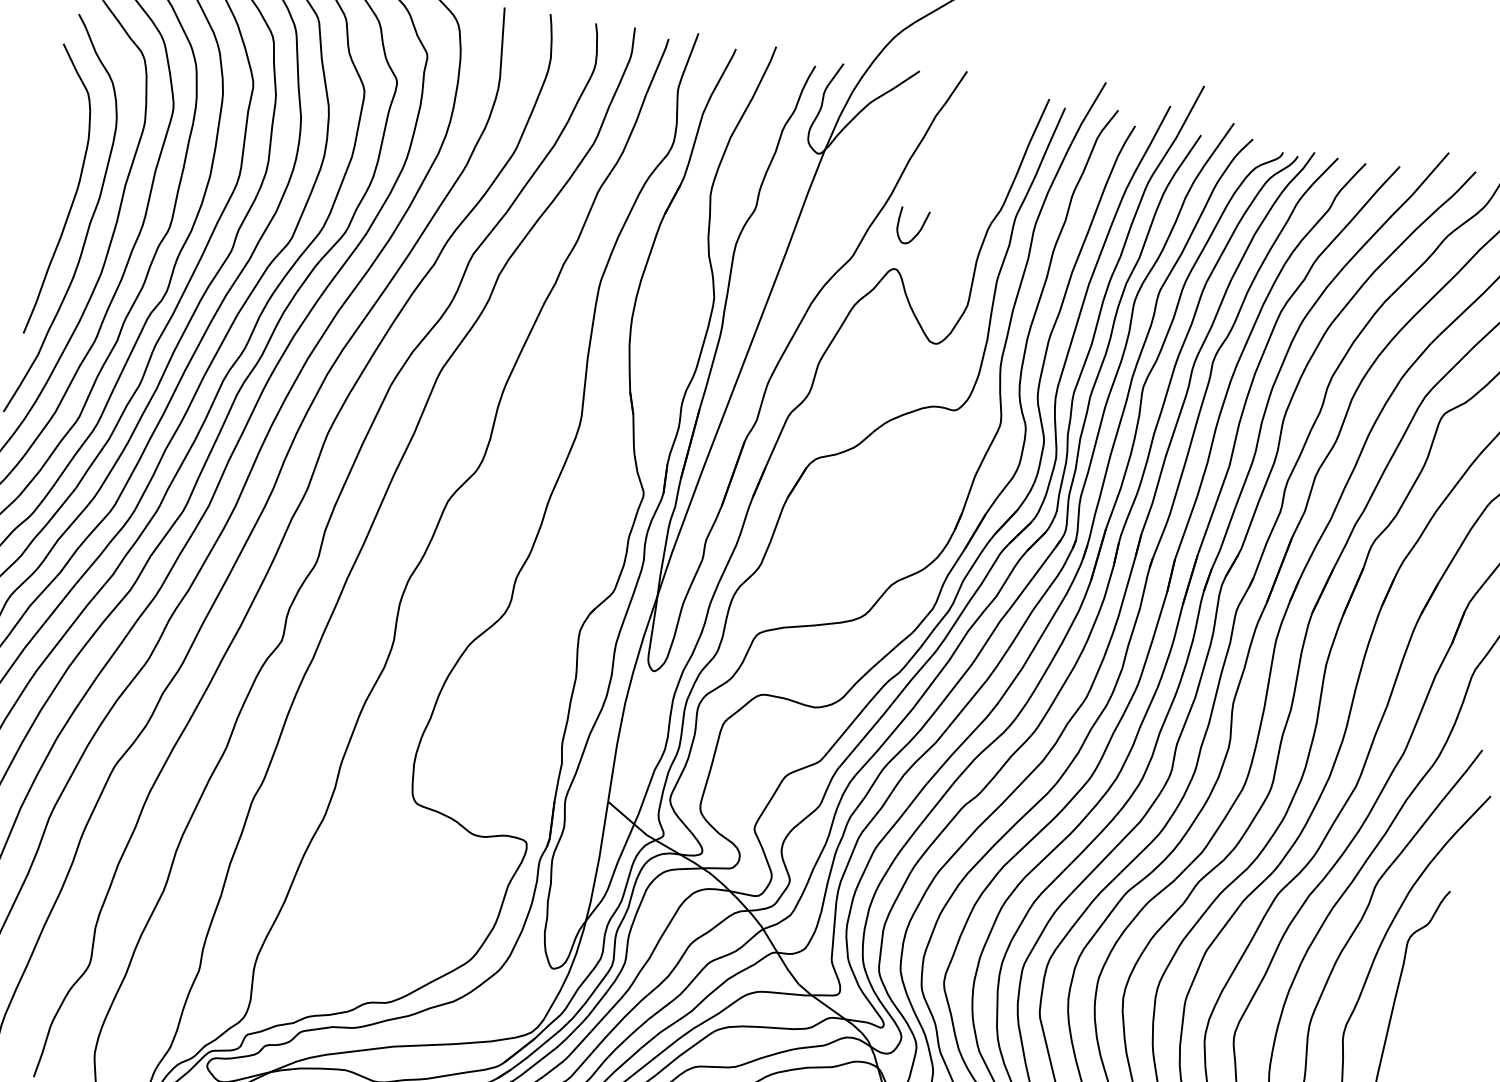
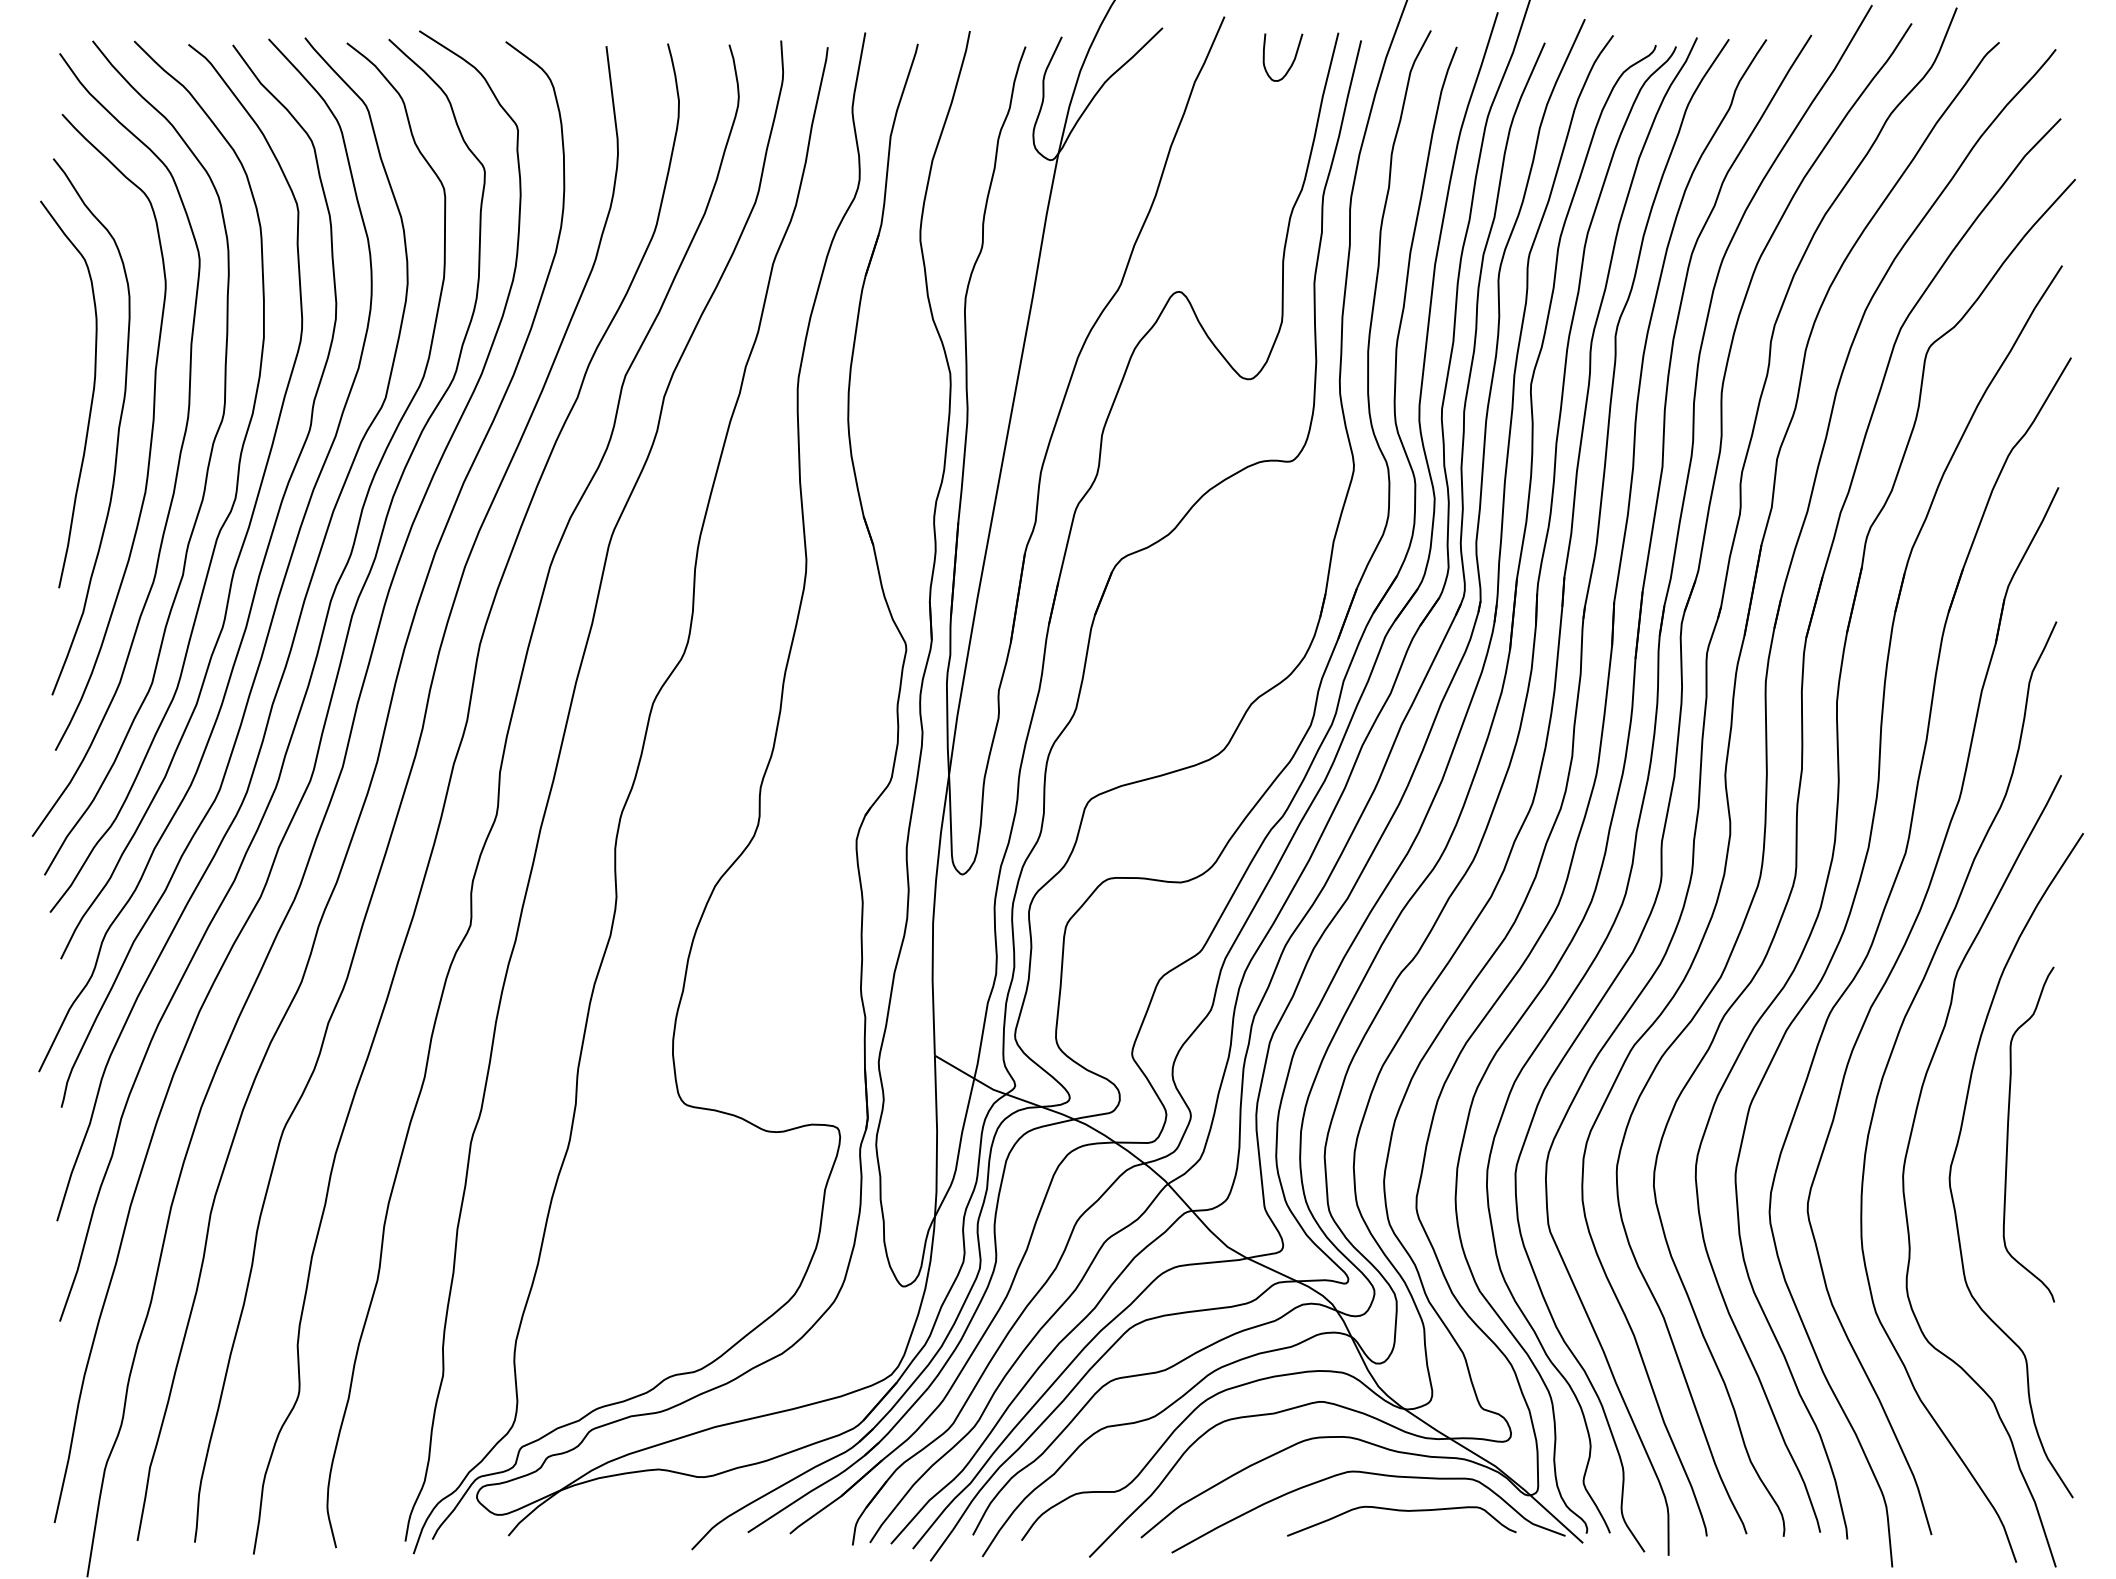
curve: (918, 231) -> (1292, 61), moved

